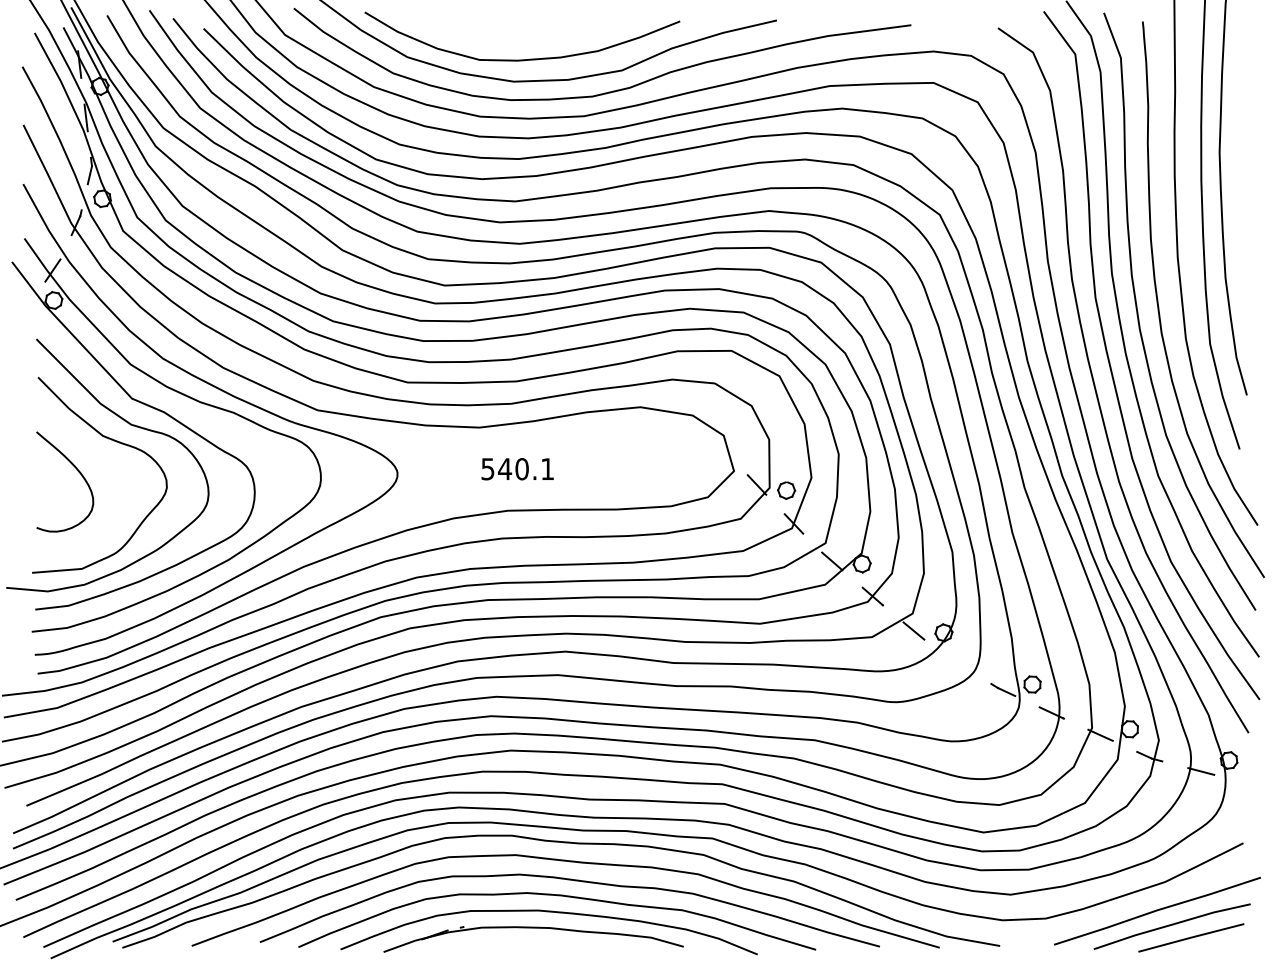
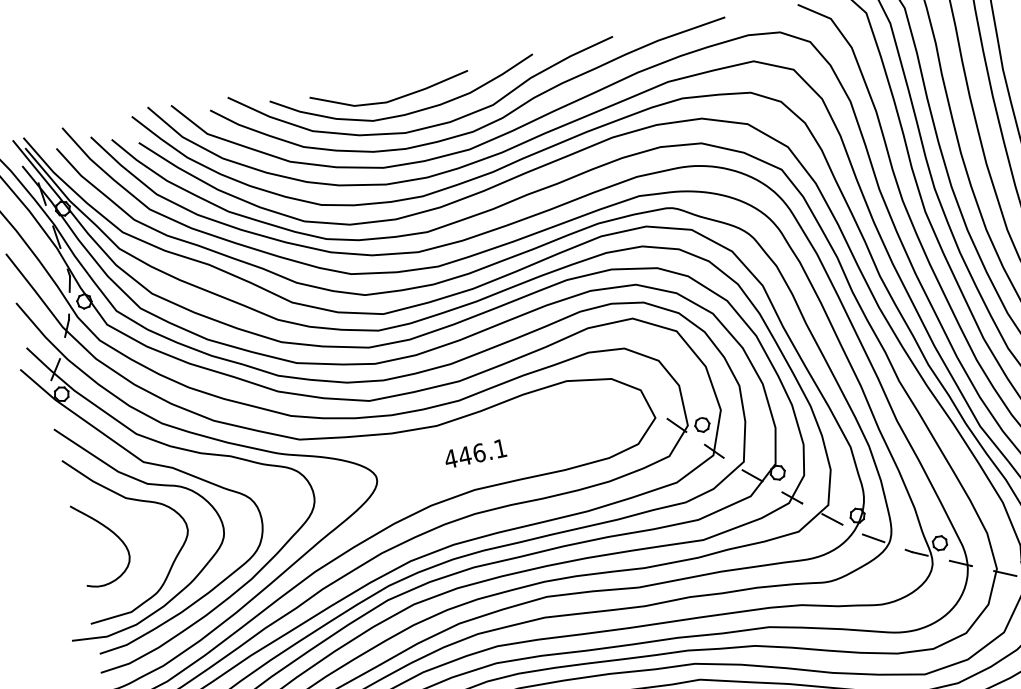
line: (507, 39) -> (392, 99), added
text: (504, 469) -> (464, 456), 540.1 -> 446.1
line: (956, 662) -> (873, 538), added

